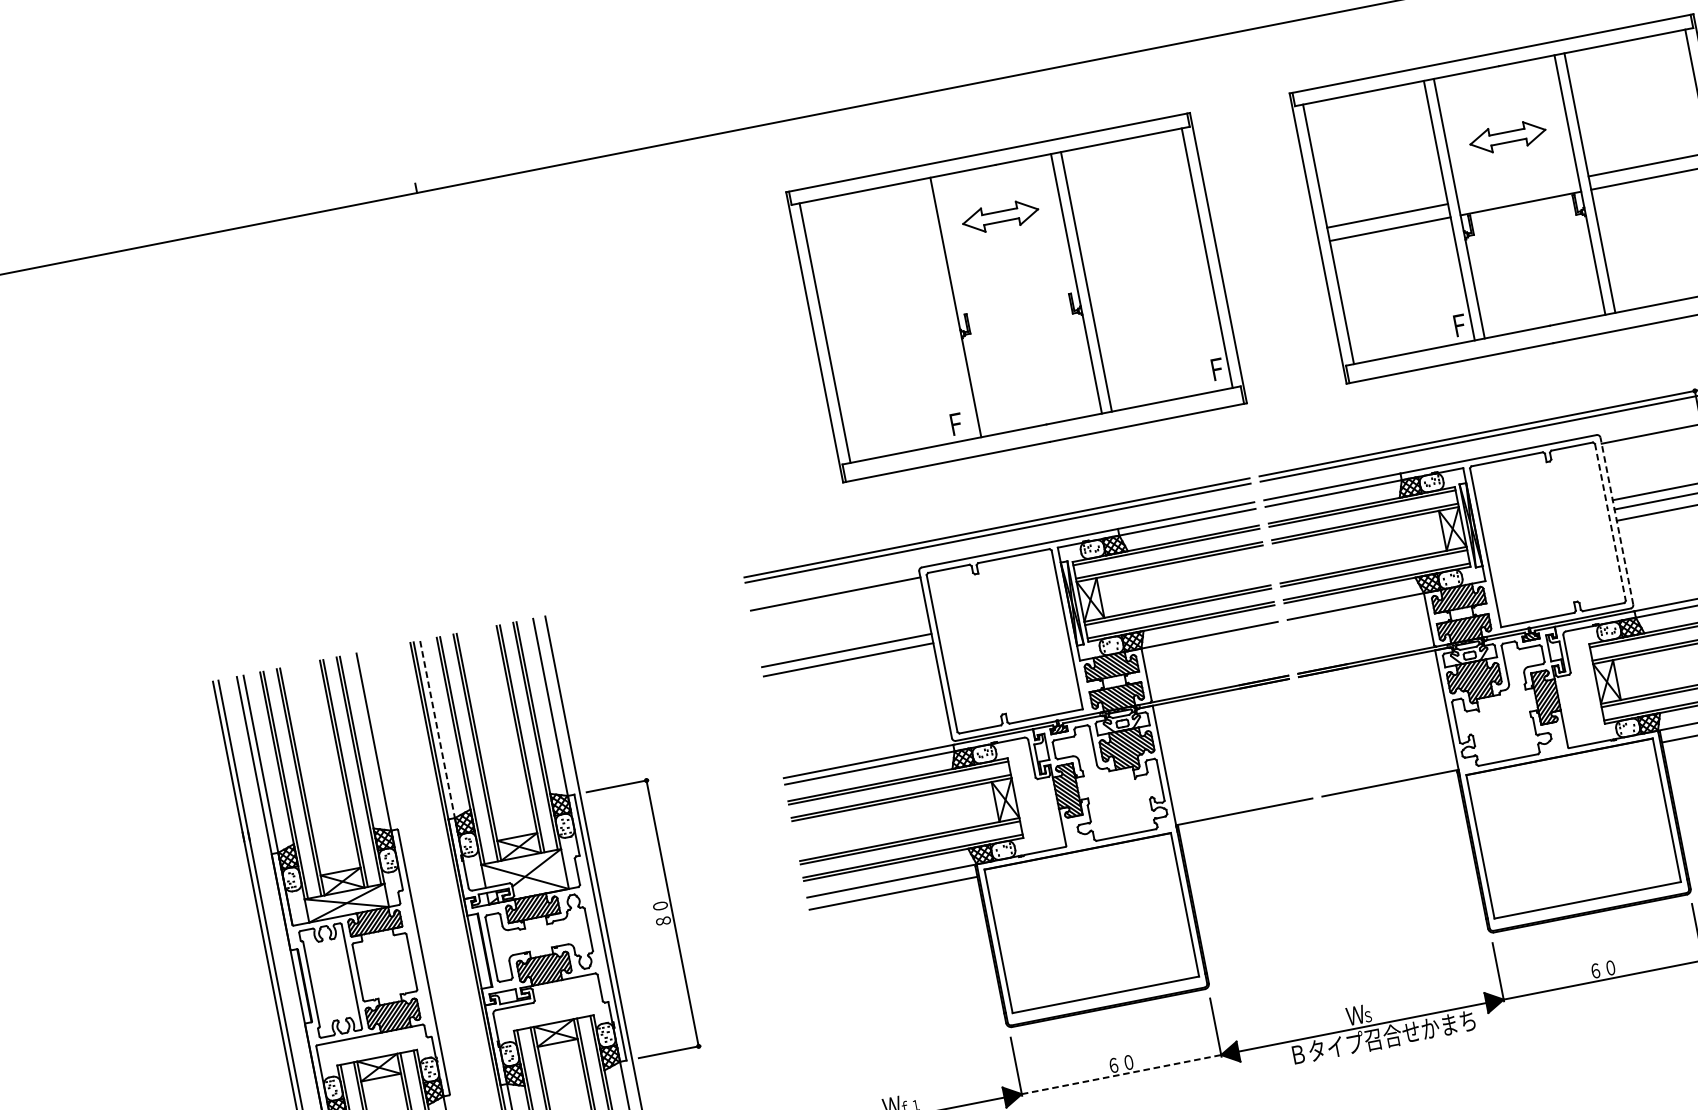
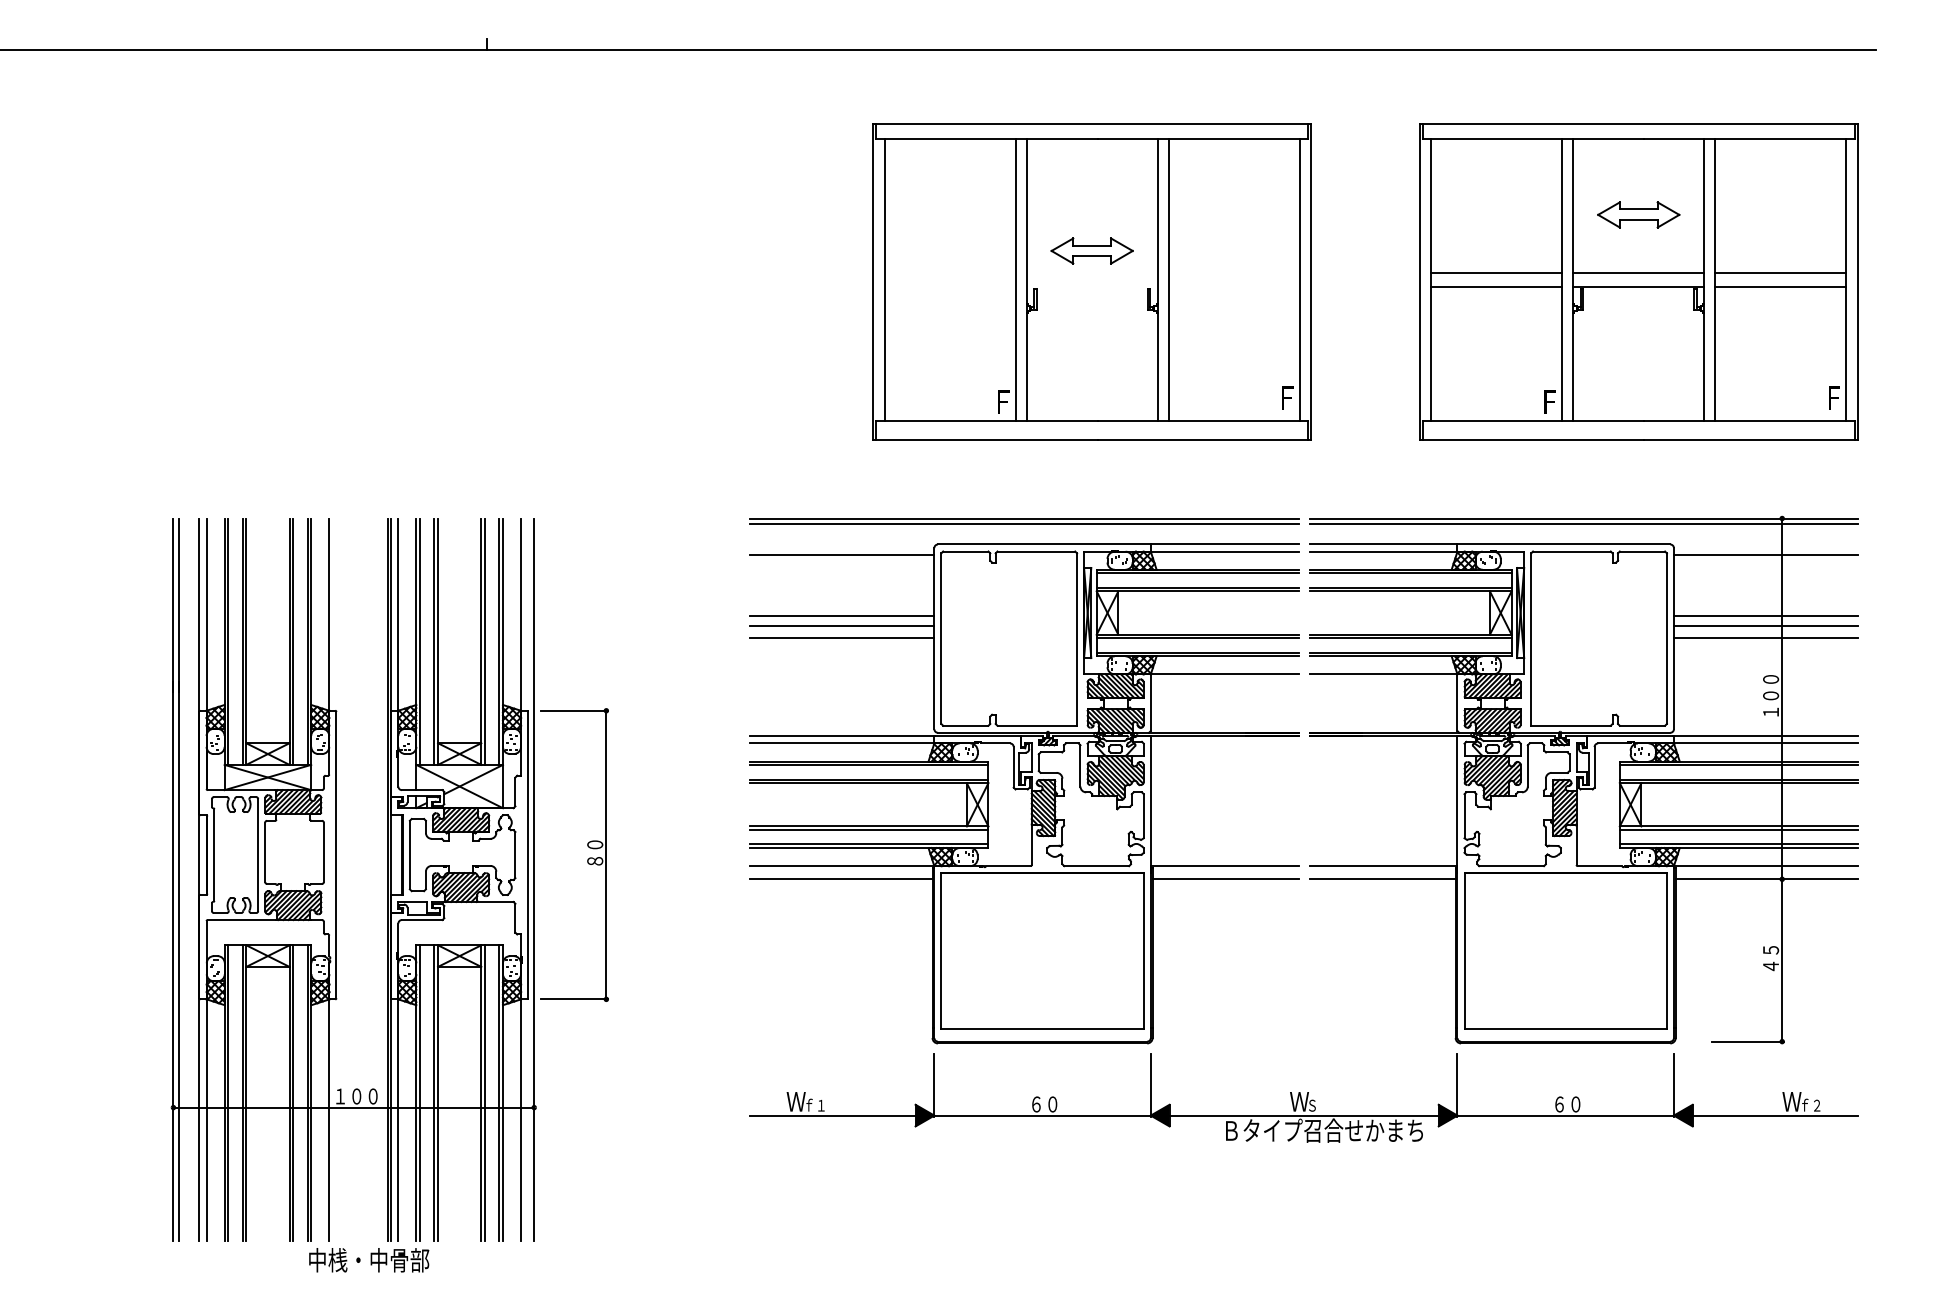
line: (1518, 190) -> (1638, 272), added
part: (999, 216) -> (1091, 250), moved
line: (945, 309) -> (1015, 279), added
line: (1616, 521) -> (1673, 638), dashed -> solid
line: (1610, 523) -> (1666, 639), dashed -> solid
line: (850, 671) -> (842, 638), added
line: (437, 730) -> (398, 615), dashed -> solid
line: (1391, 795) -> (1382, 879), added
line: (1247, 824) -> (1225, 879), added
line: (1122, 1074) -> (1043, 1115), dashed -> solid

